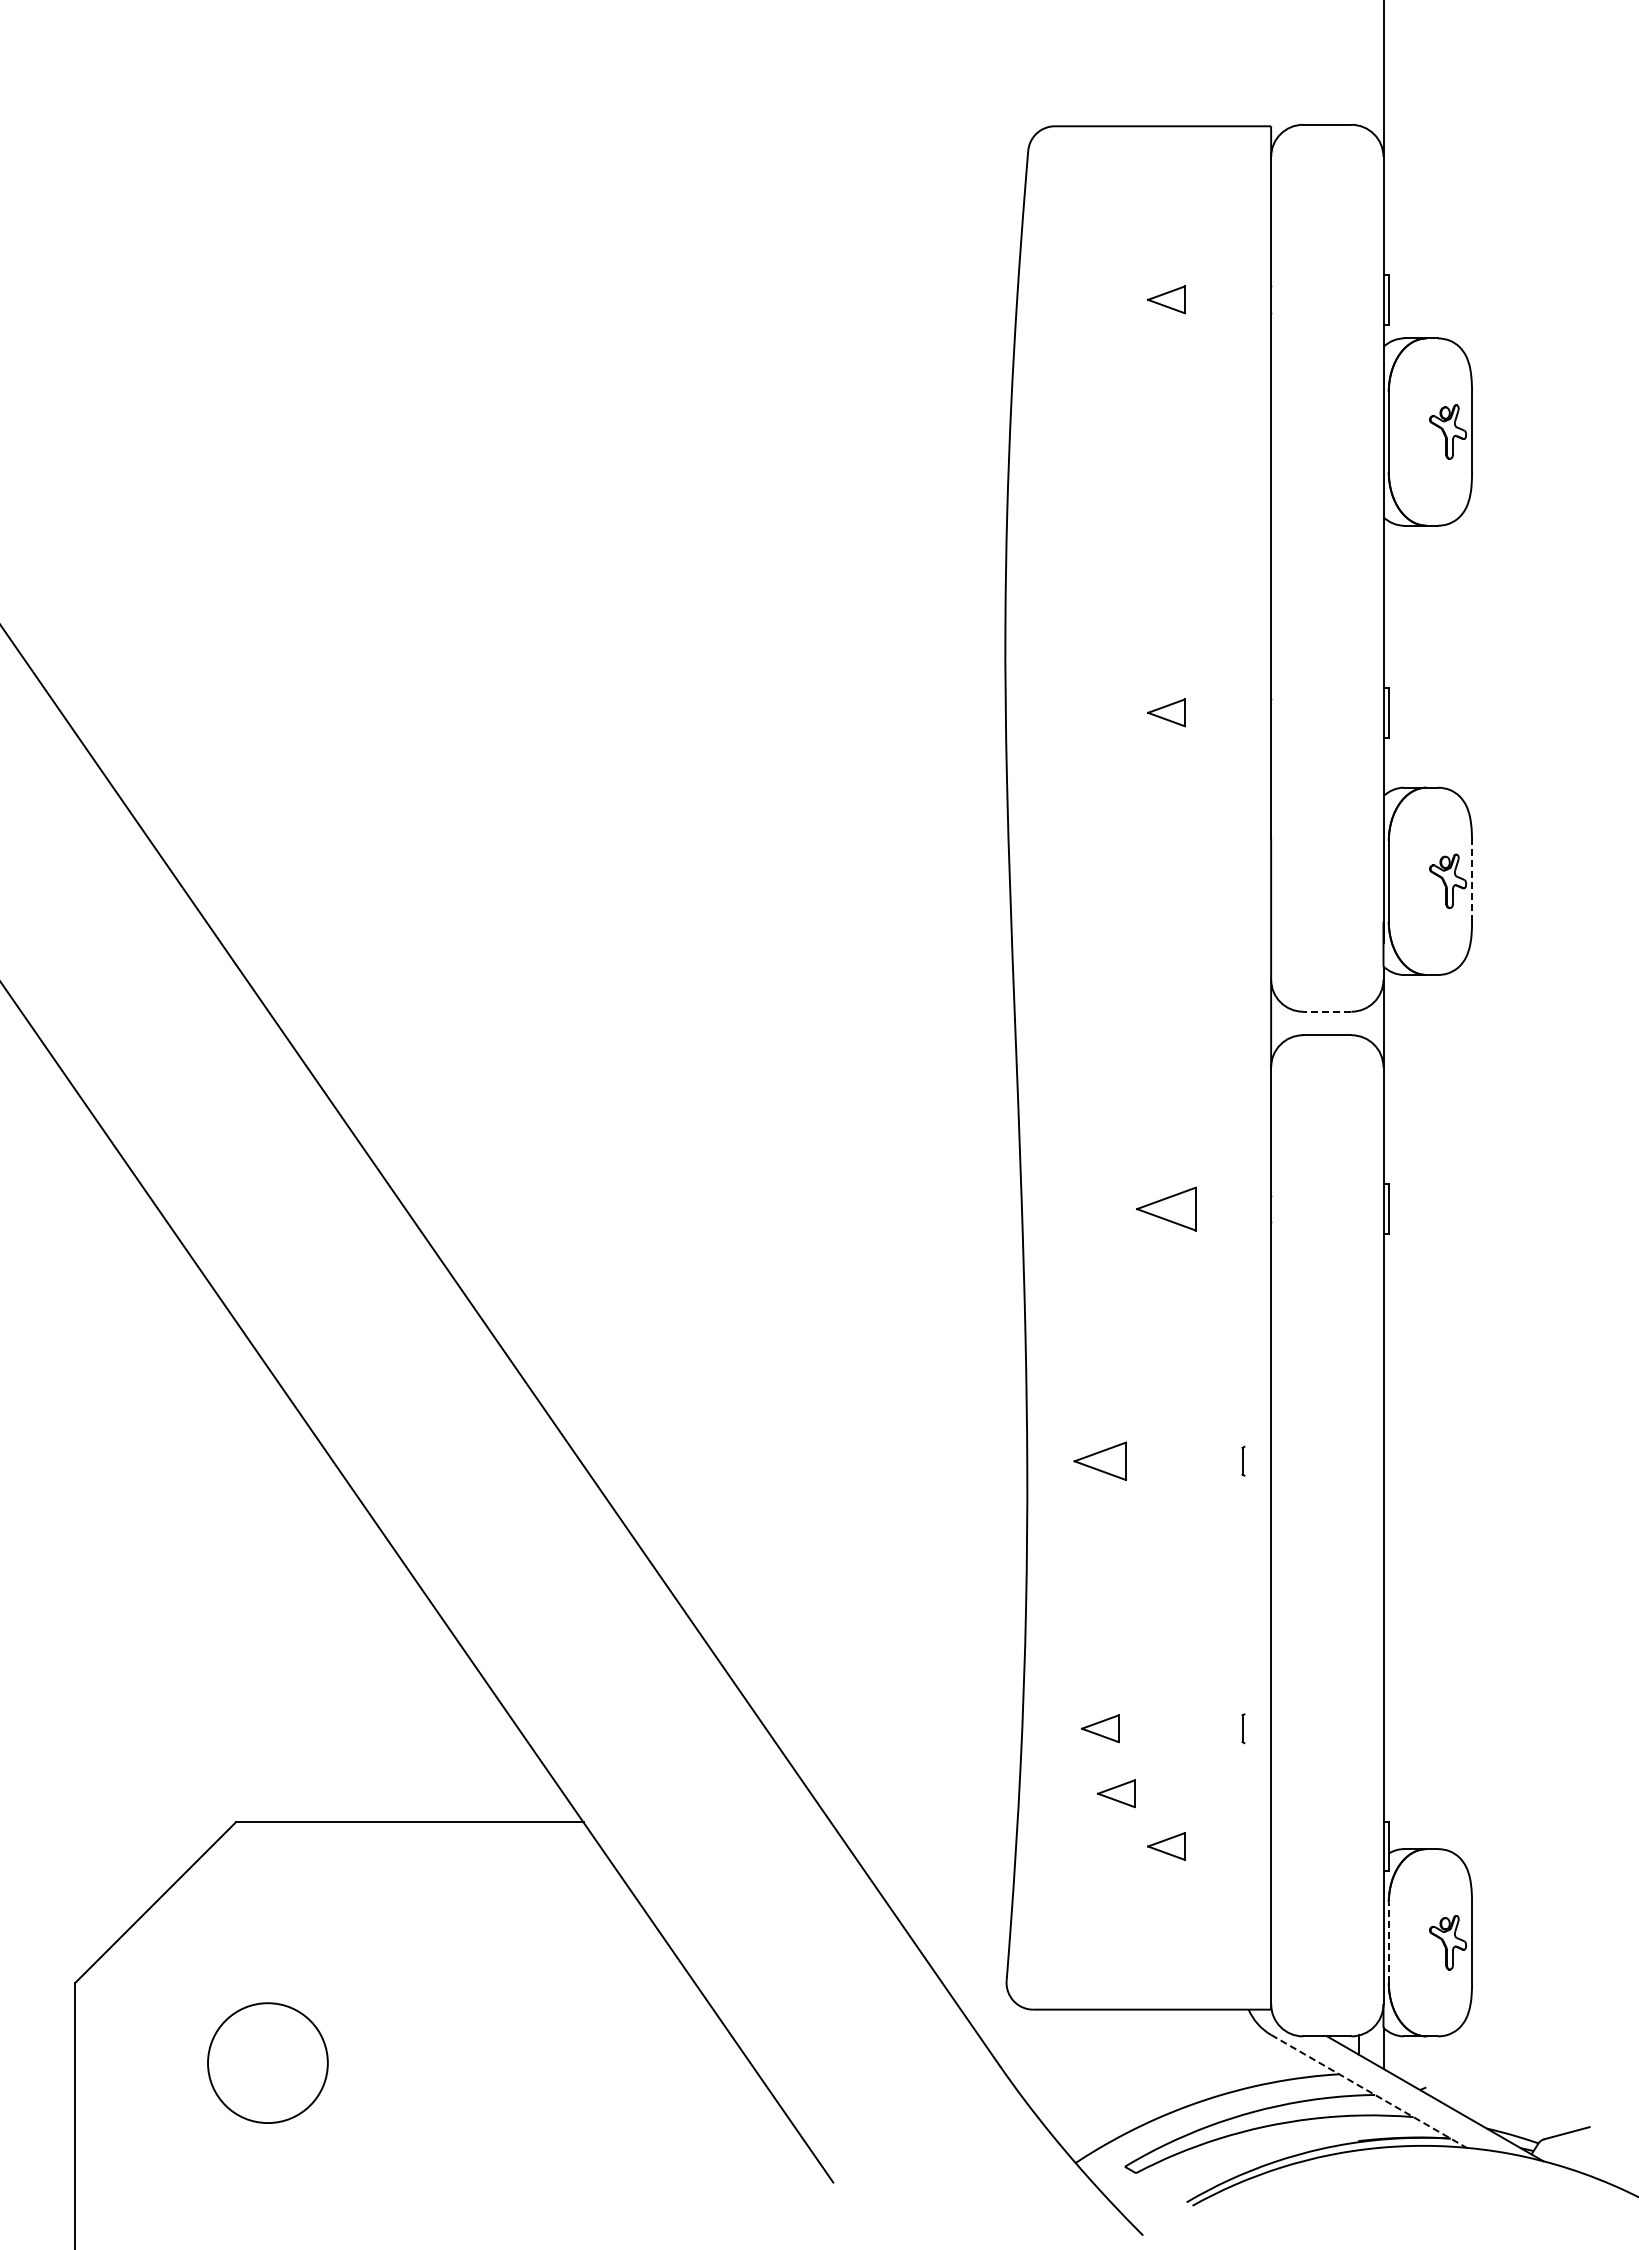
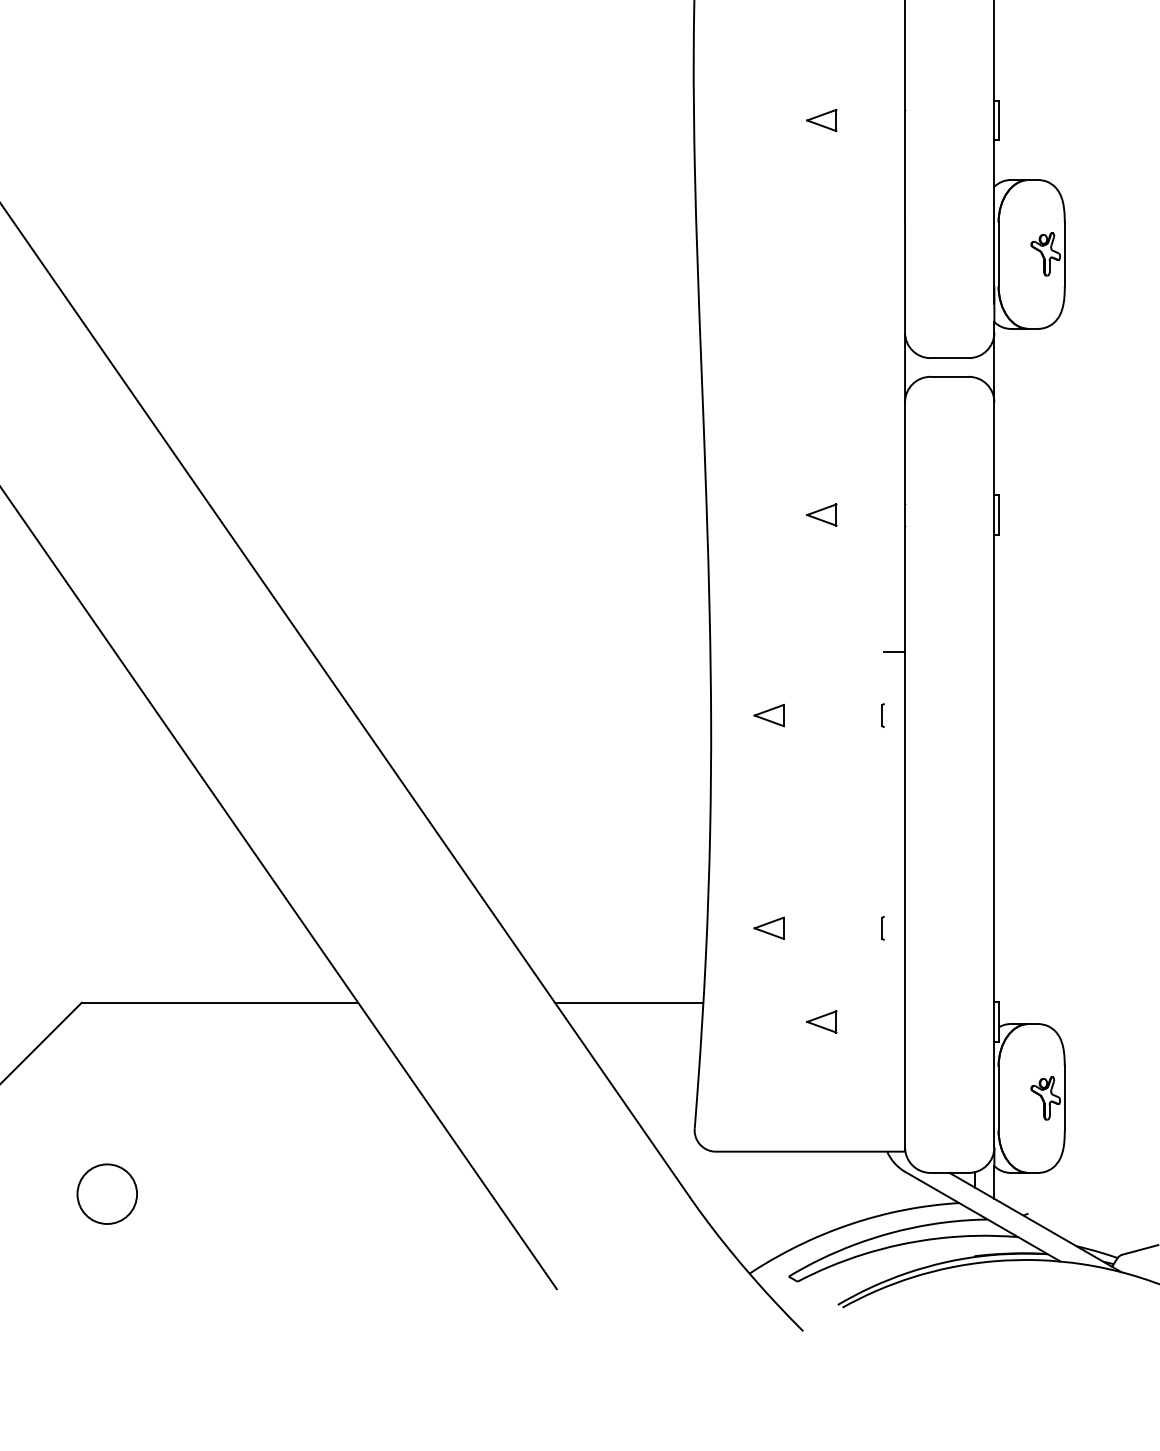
line: (1472, 880) -> (1065, 253), dashed -> solid
line: (1326, 1011) -> (949, 357), dashed -> solid
part: (1166, 1208) -> (821, 514), size x0.62
line: (1257, 1380) -> (894, 651), added
part: (1100, 1460) -> (769, 714), size x0.71
part: (1116, 1793) -> (782, 979), removed
line: (923, 1822) -> (628, 1002), added
line: (1388, 1942) -> (998, 1098), dashed -> solid
circle: (267, 2062) -> (106, 1193), size x0.62
line: (1368, 2091) -> (982, 1216), dashed -> solid

